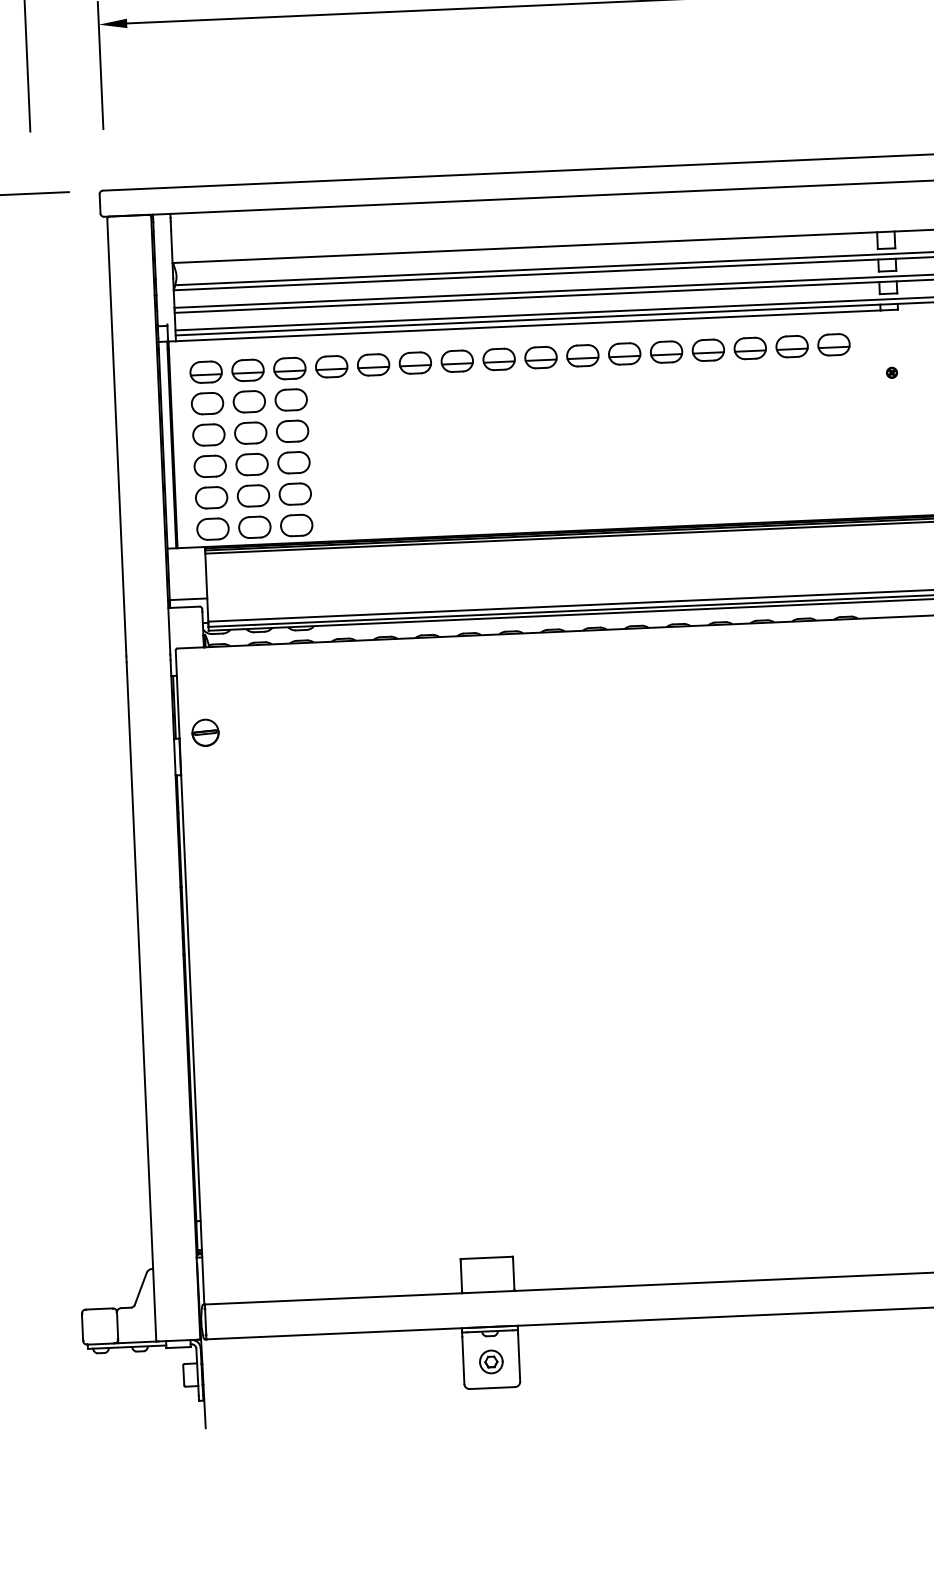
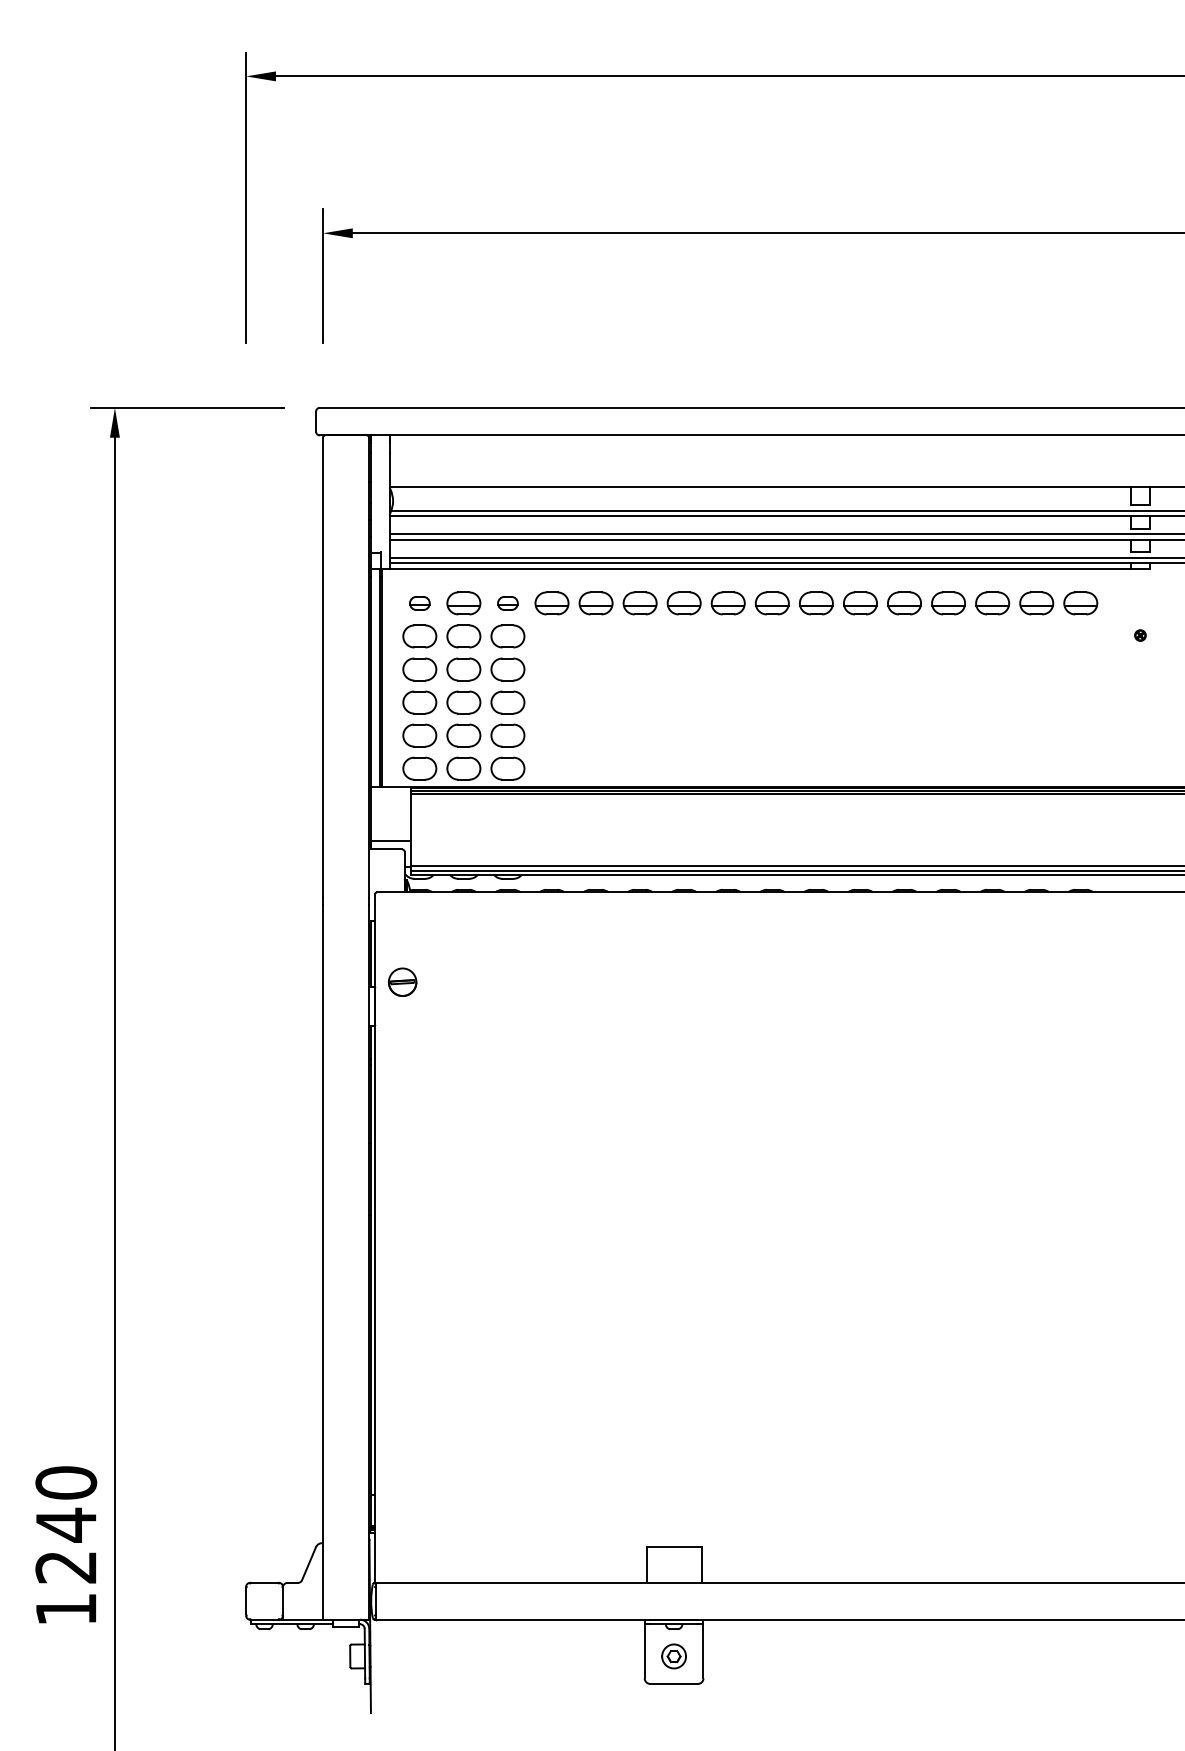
part: (289, 368) -> (507, 603), size x0.6
part: (205, 372) -> (419, 603), size x0.6

